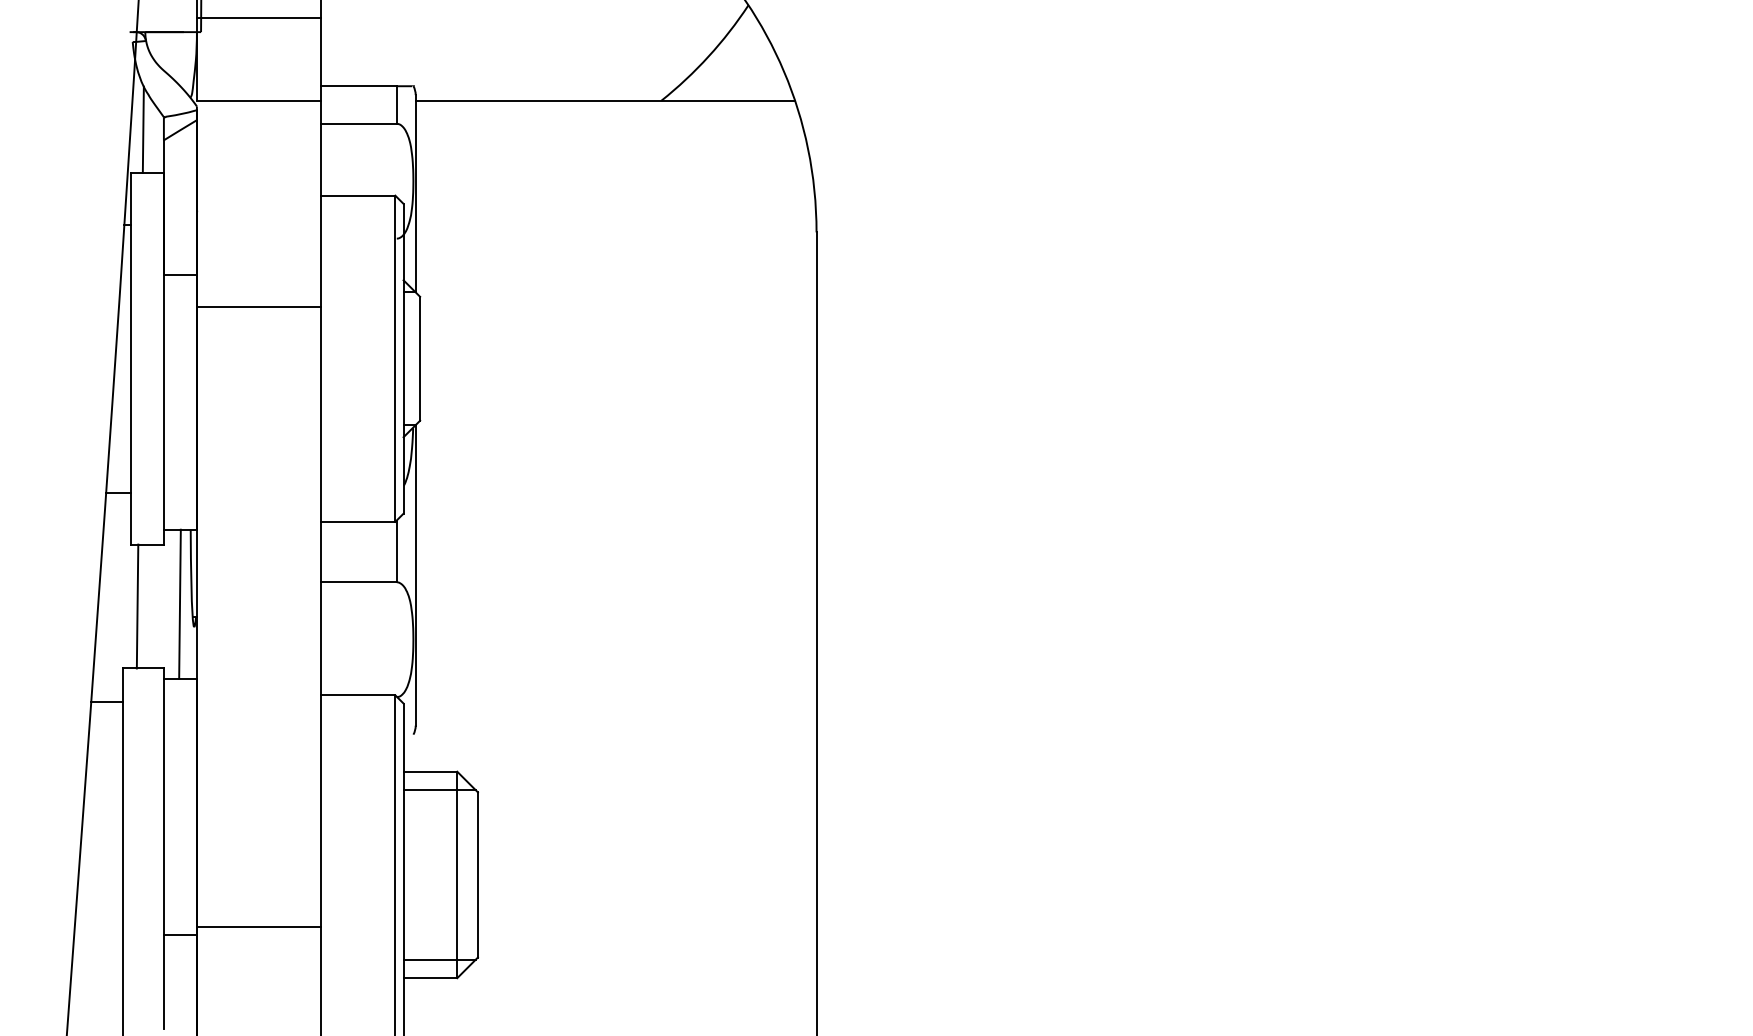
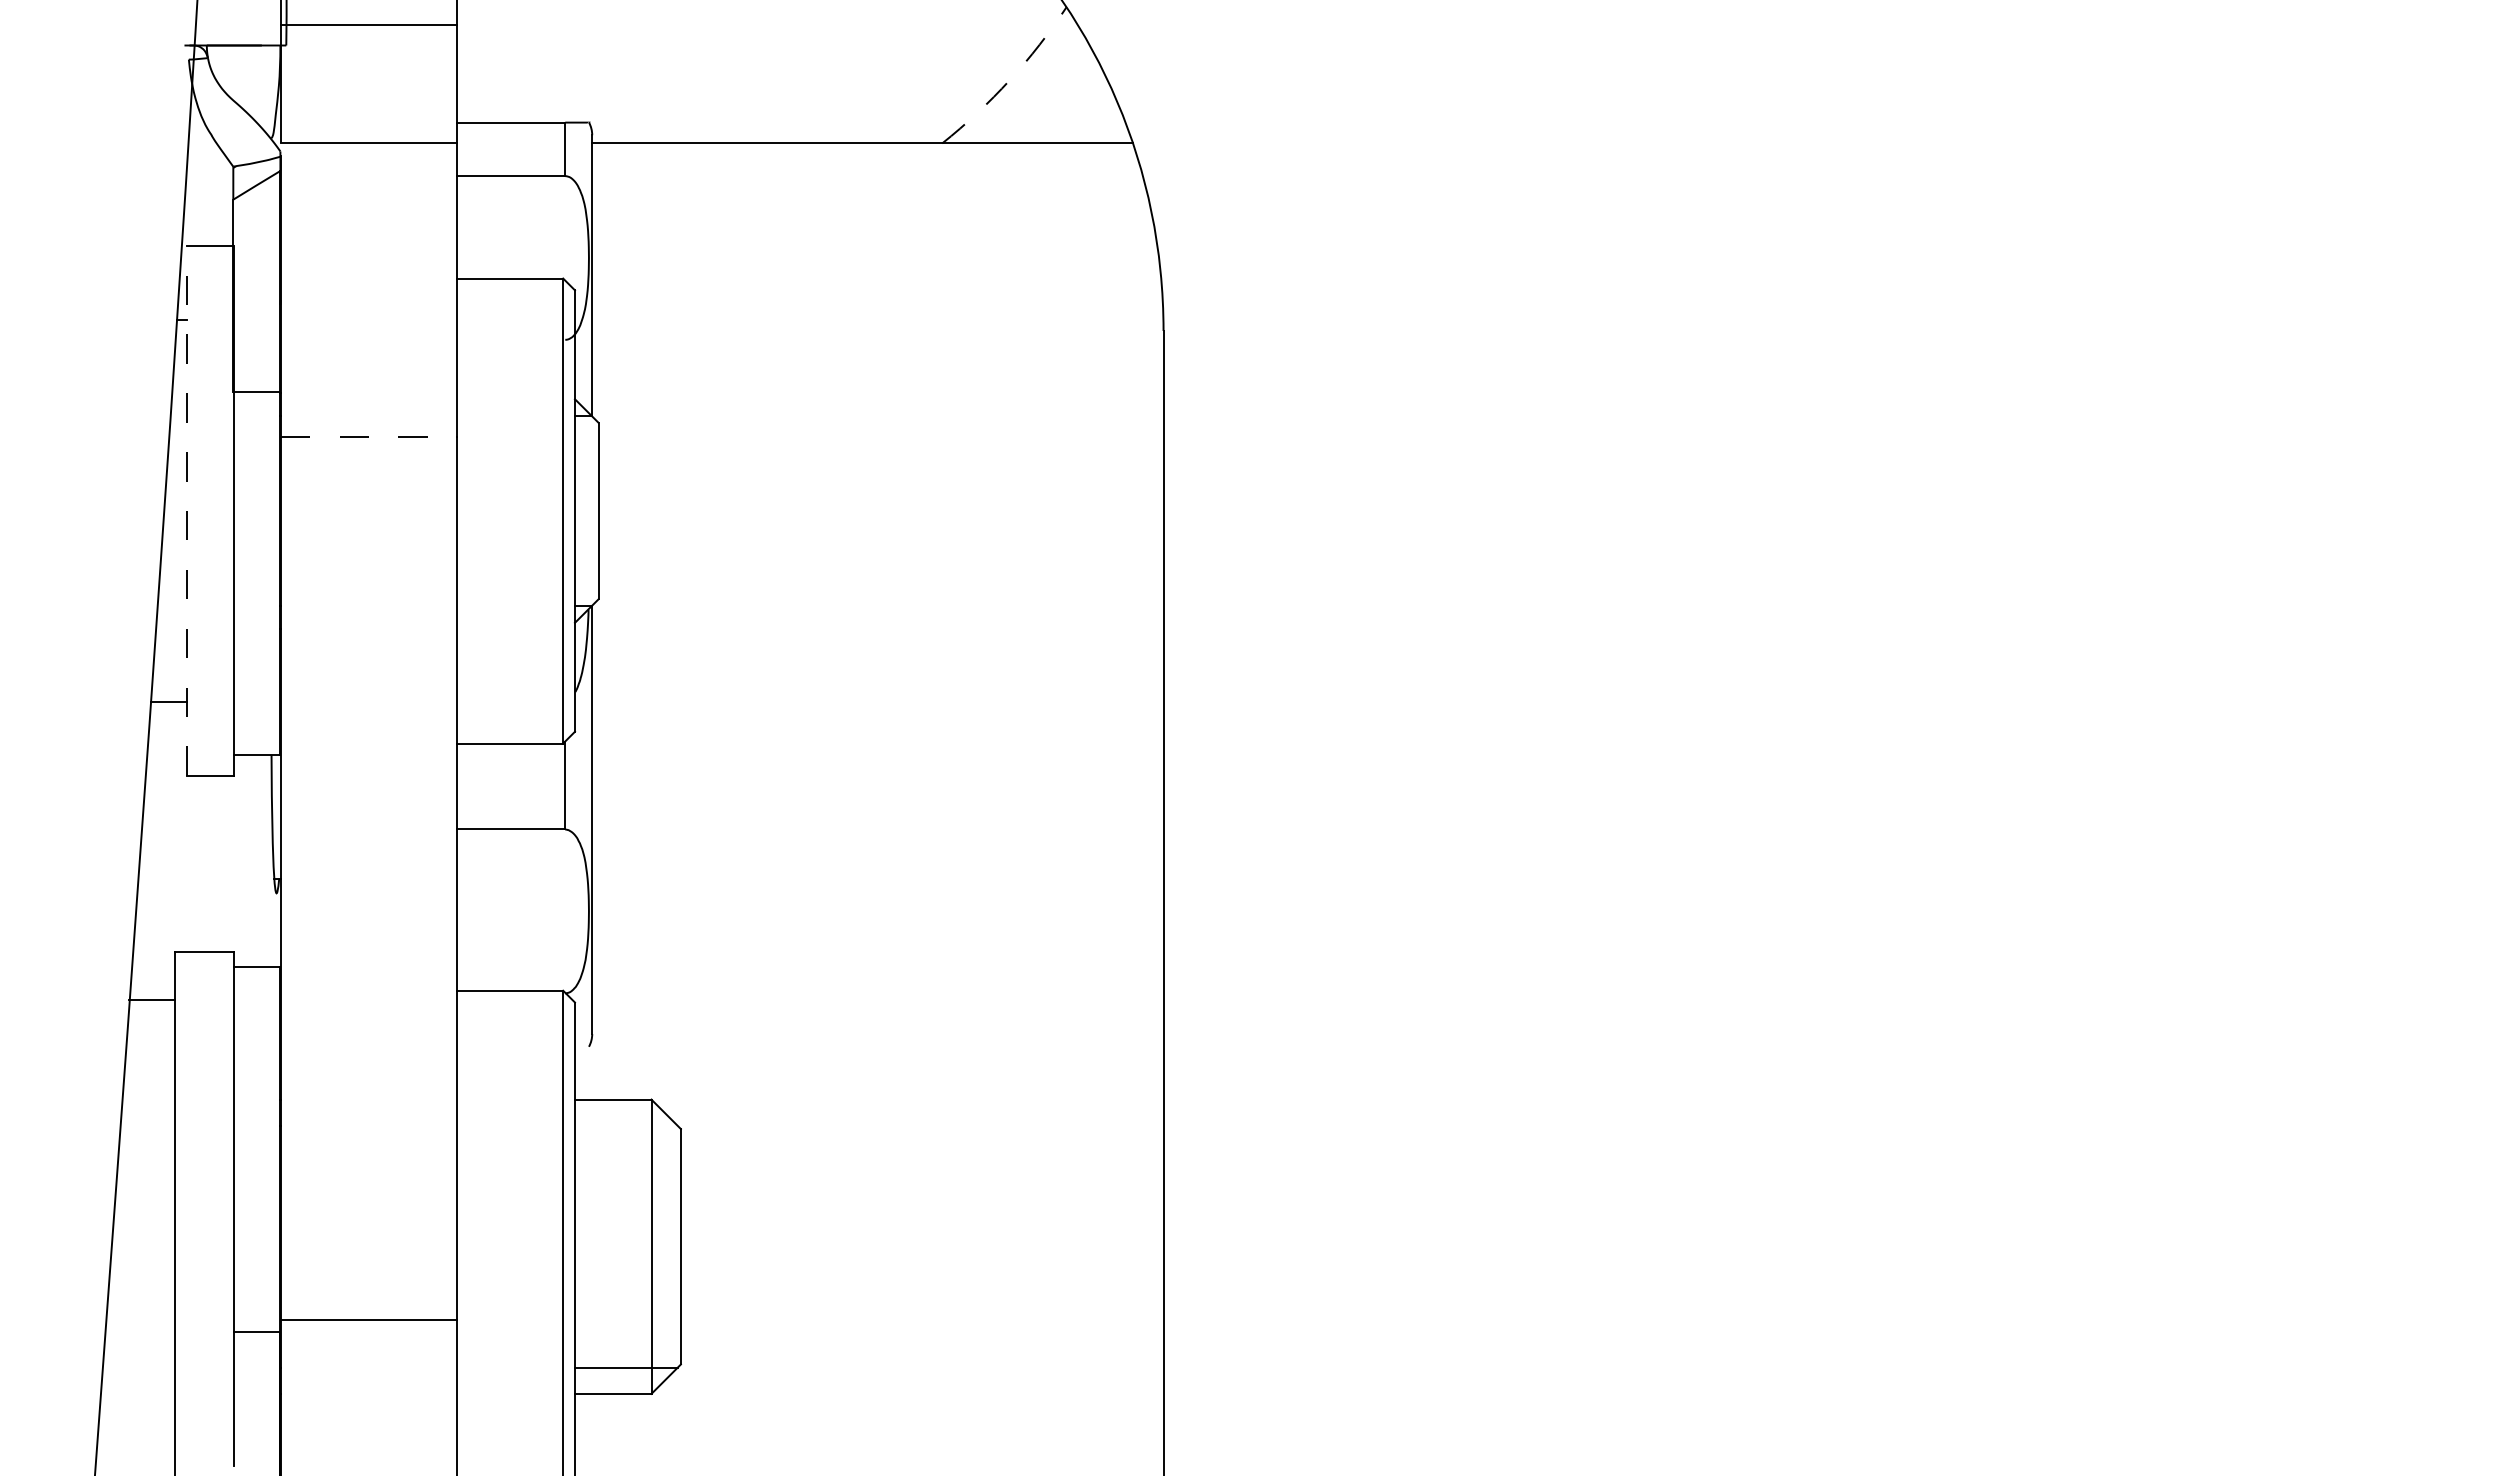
arc: (708, 56) -> (1009, 80), solid -> dashed
line: (142, 129) -> (203, 184), removed
line: (259, 307) -> (369, 437), solid -> dashed
line: (131, 359) -> (186, 511), solid -> dashed
line: (180, 603) -> (256, 860), removed
line: (137, 606) -> (195, 863), removed
line: (439, 789) -> (625, 1125), removed

